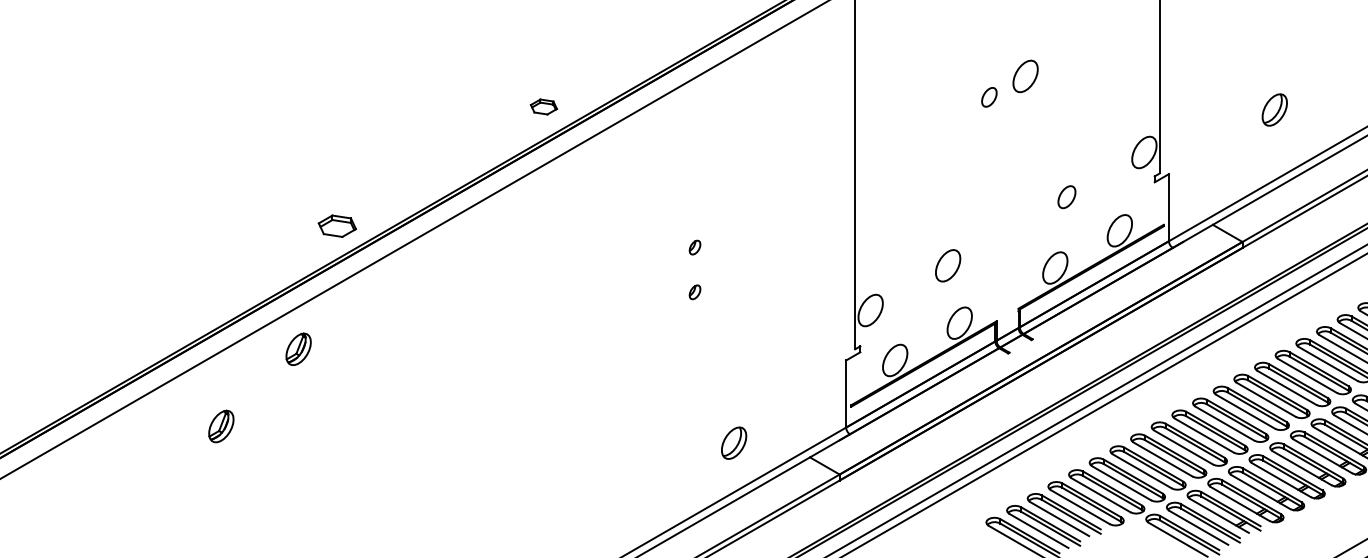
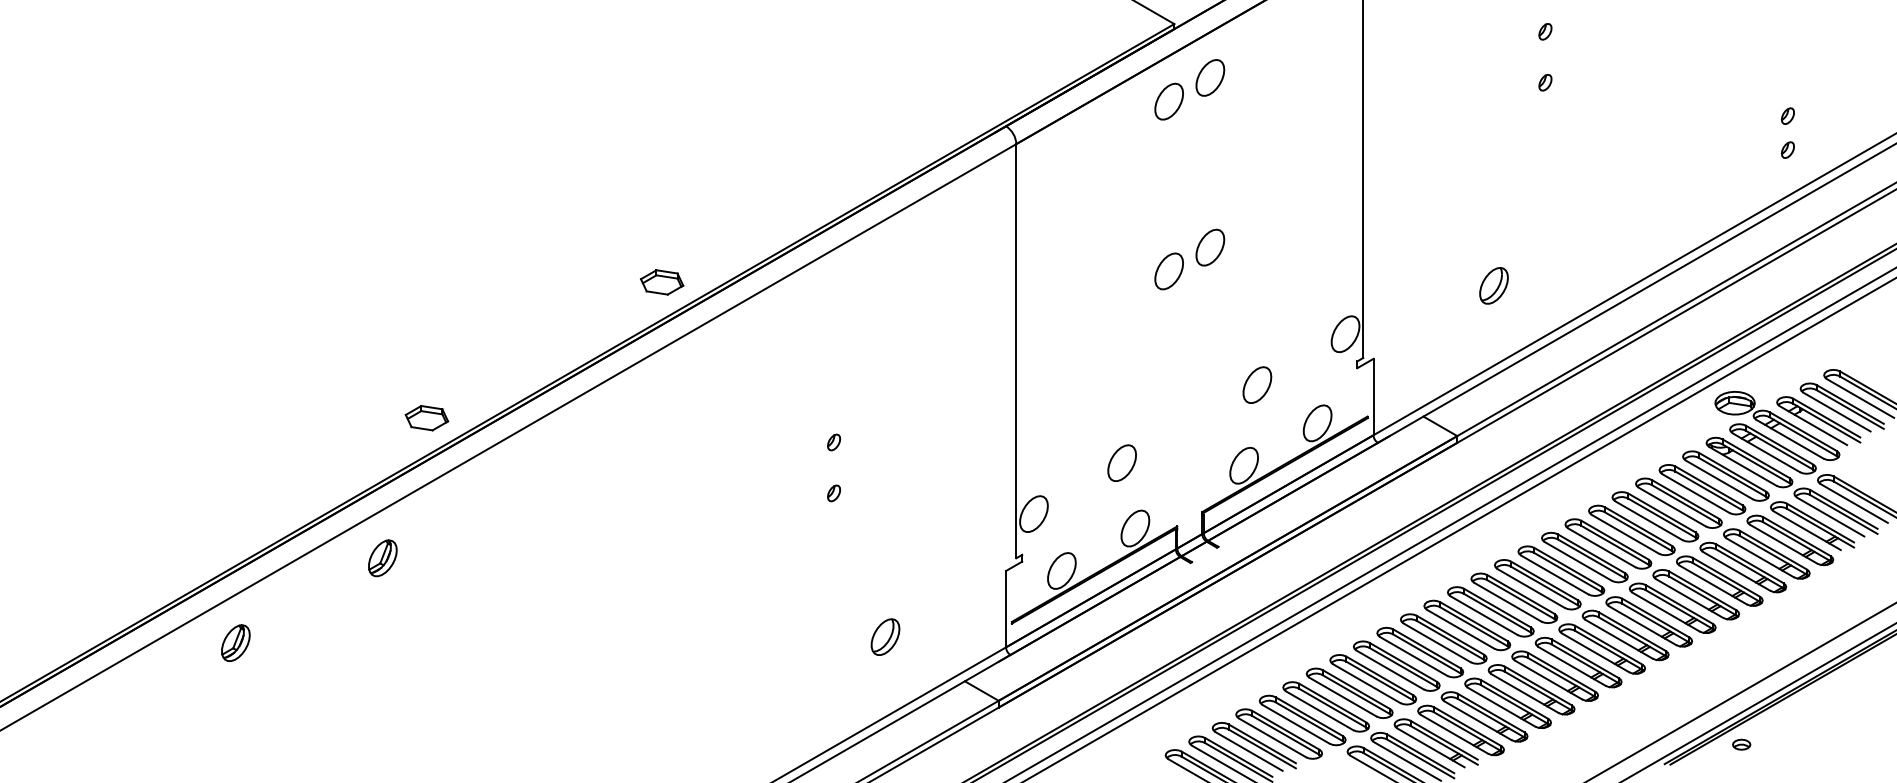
part: (988, 97) -> (1168, 271), size x1.67
part: (543, 107) -> (661, 282), size x1.43
part: (1067, 196) -> (1257, 384), size x1.43
part: (221, 425) -> (235, 642), moved
part: (734, 442) -> (885, 636), moved

